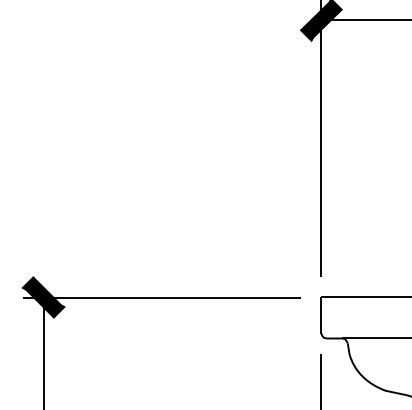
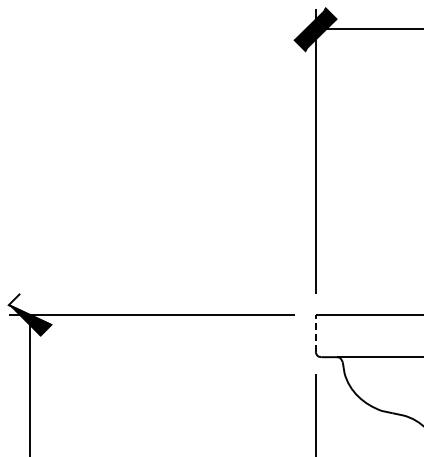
fill: (43, 291) -> (29, 308), removed
line: (321, 315) -> (315, 333), solid -> dashed

